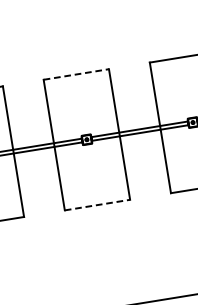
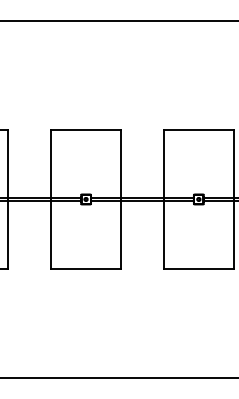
line: (76, 74) -> (86, 130), dashed -> solid
line: (97, 204) -> (86, 268), dashed -> solid

